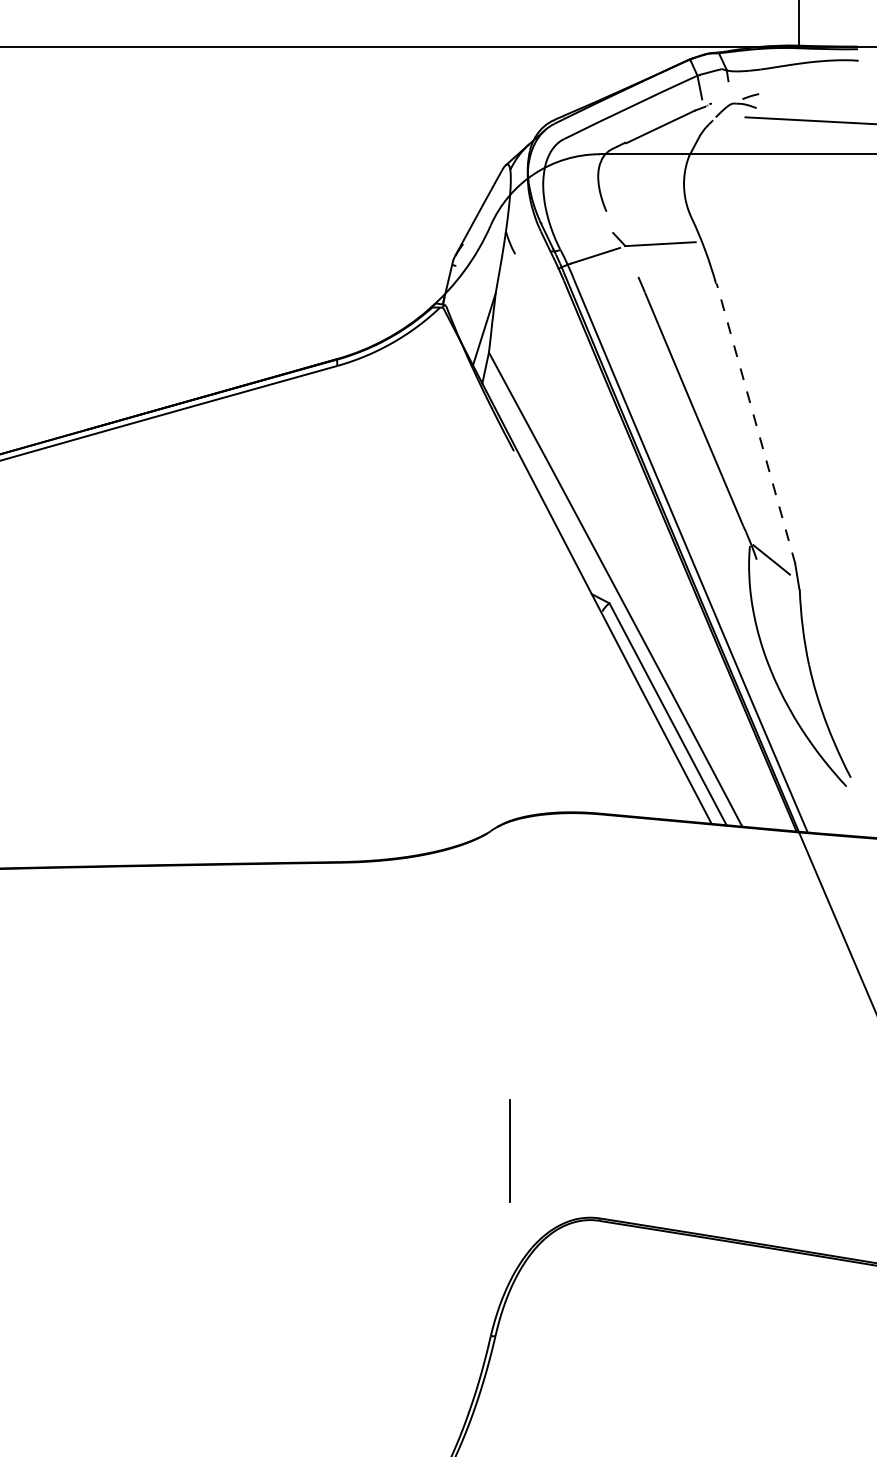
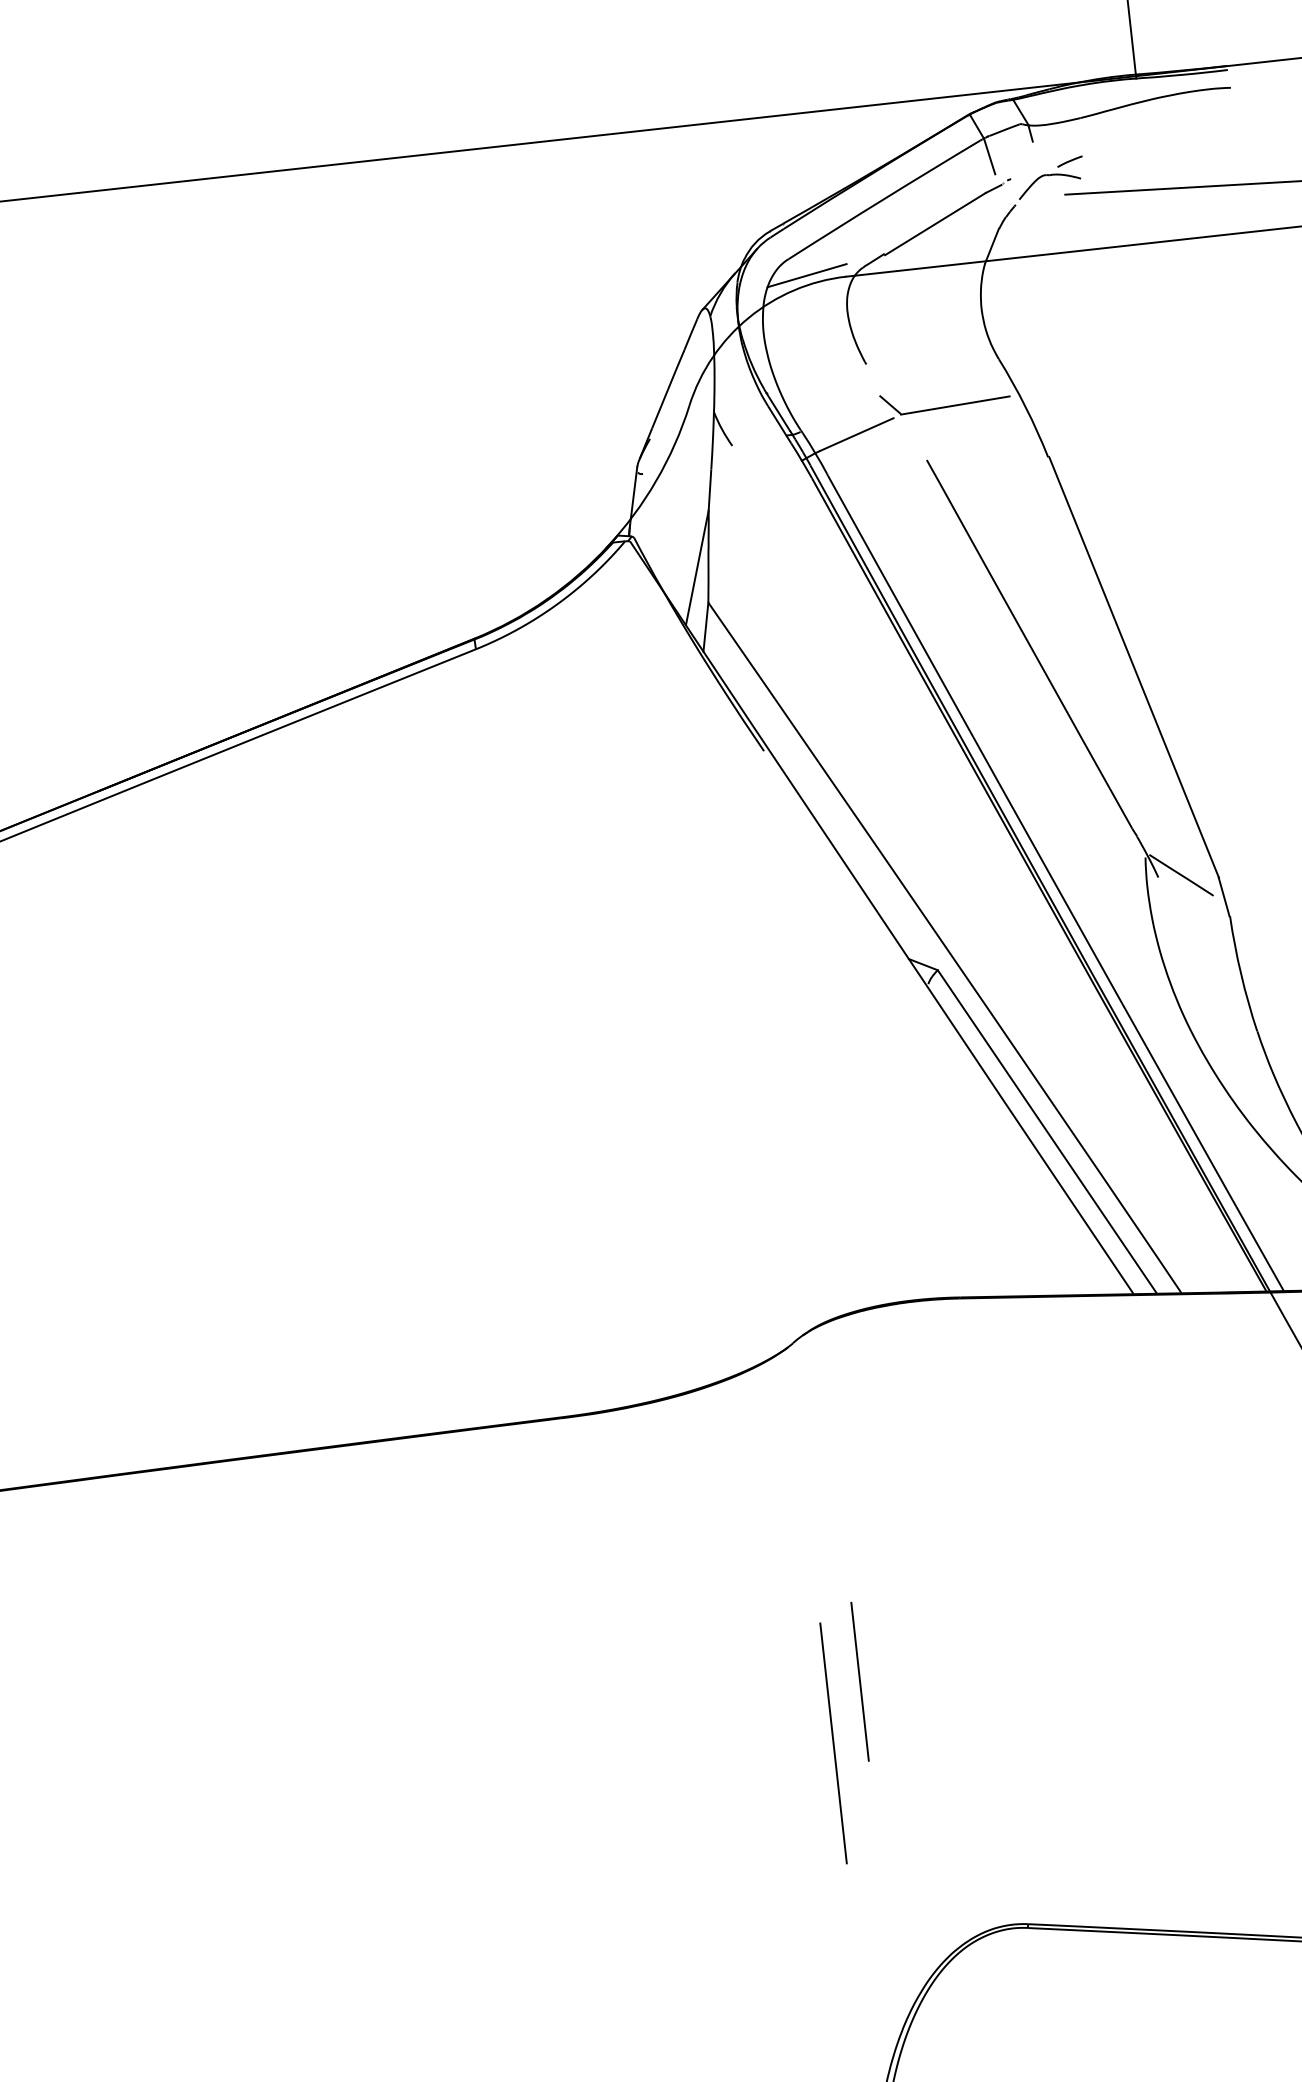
line: (574, 150) -> (806, 275), added
line: (756, 423) -> (1134, 666), dashed -> solid
line: (487, 1089) -> (832, 1743), added
line: (509, 1150) -> (859, 1681), moved

